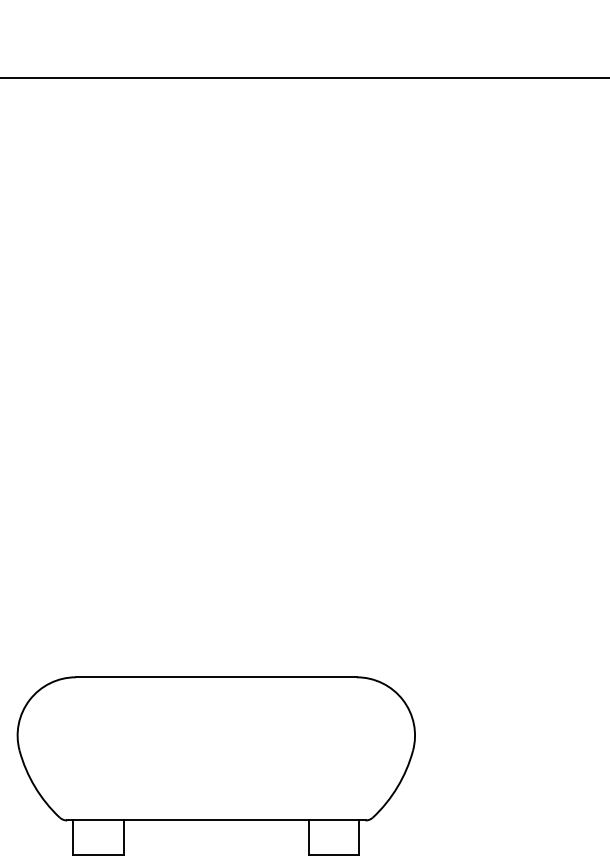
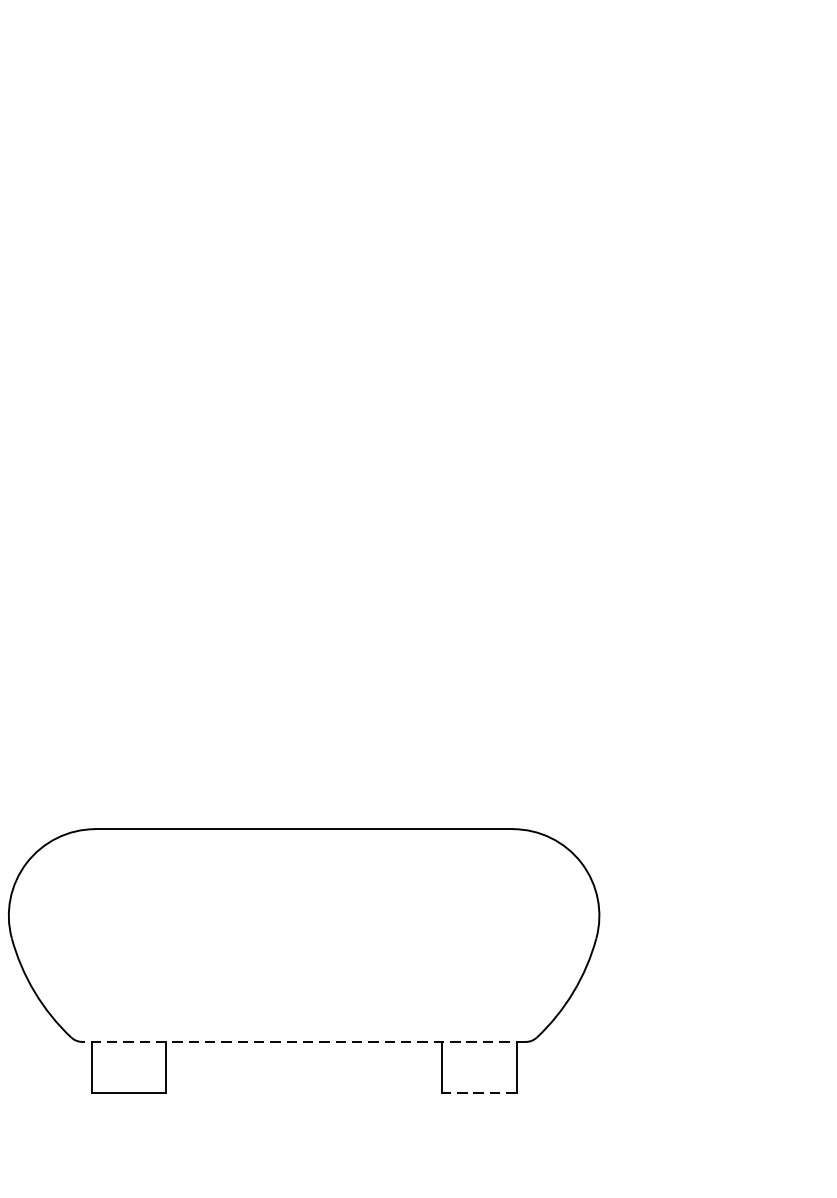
line: (215, 820) -> (302, 1041), solid -> dashed
line: (333, 854) -> (478, 1092), solid -> dashed

